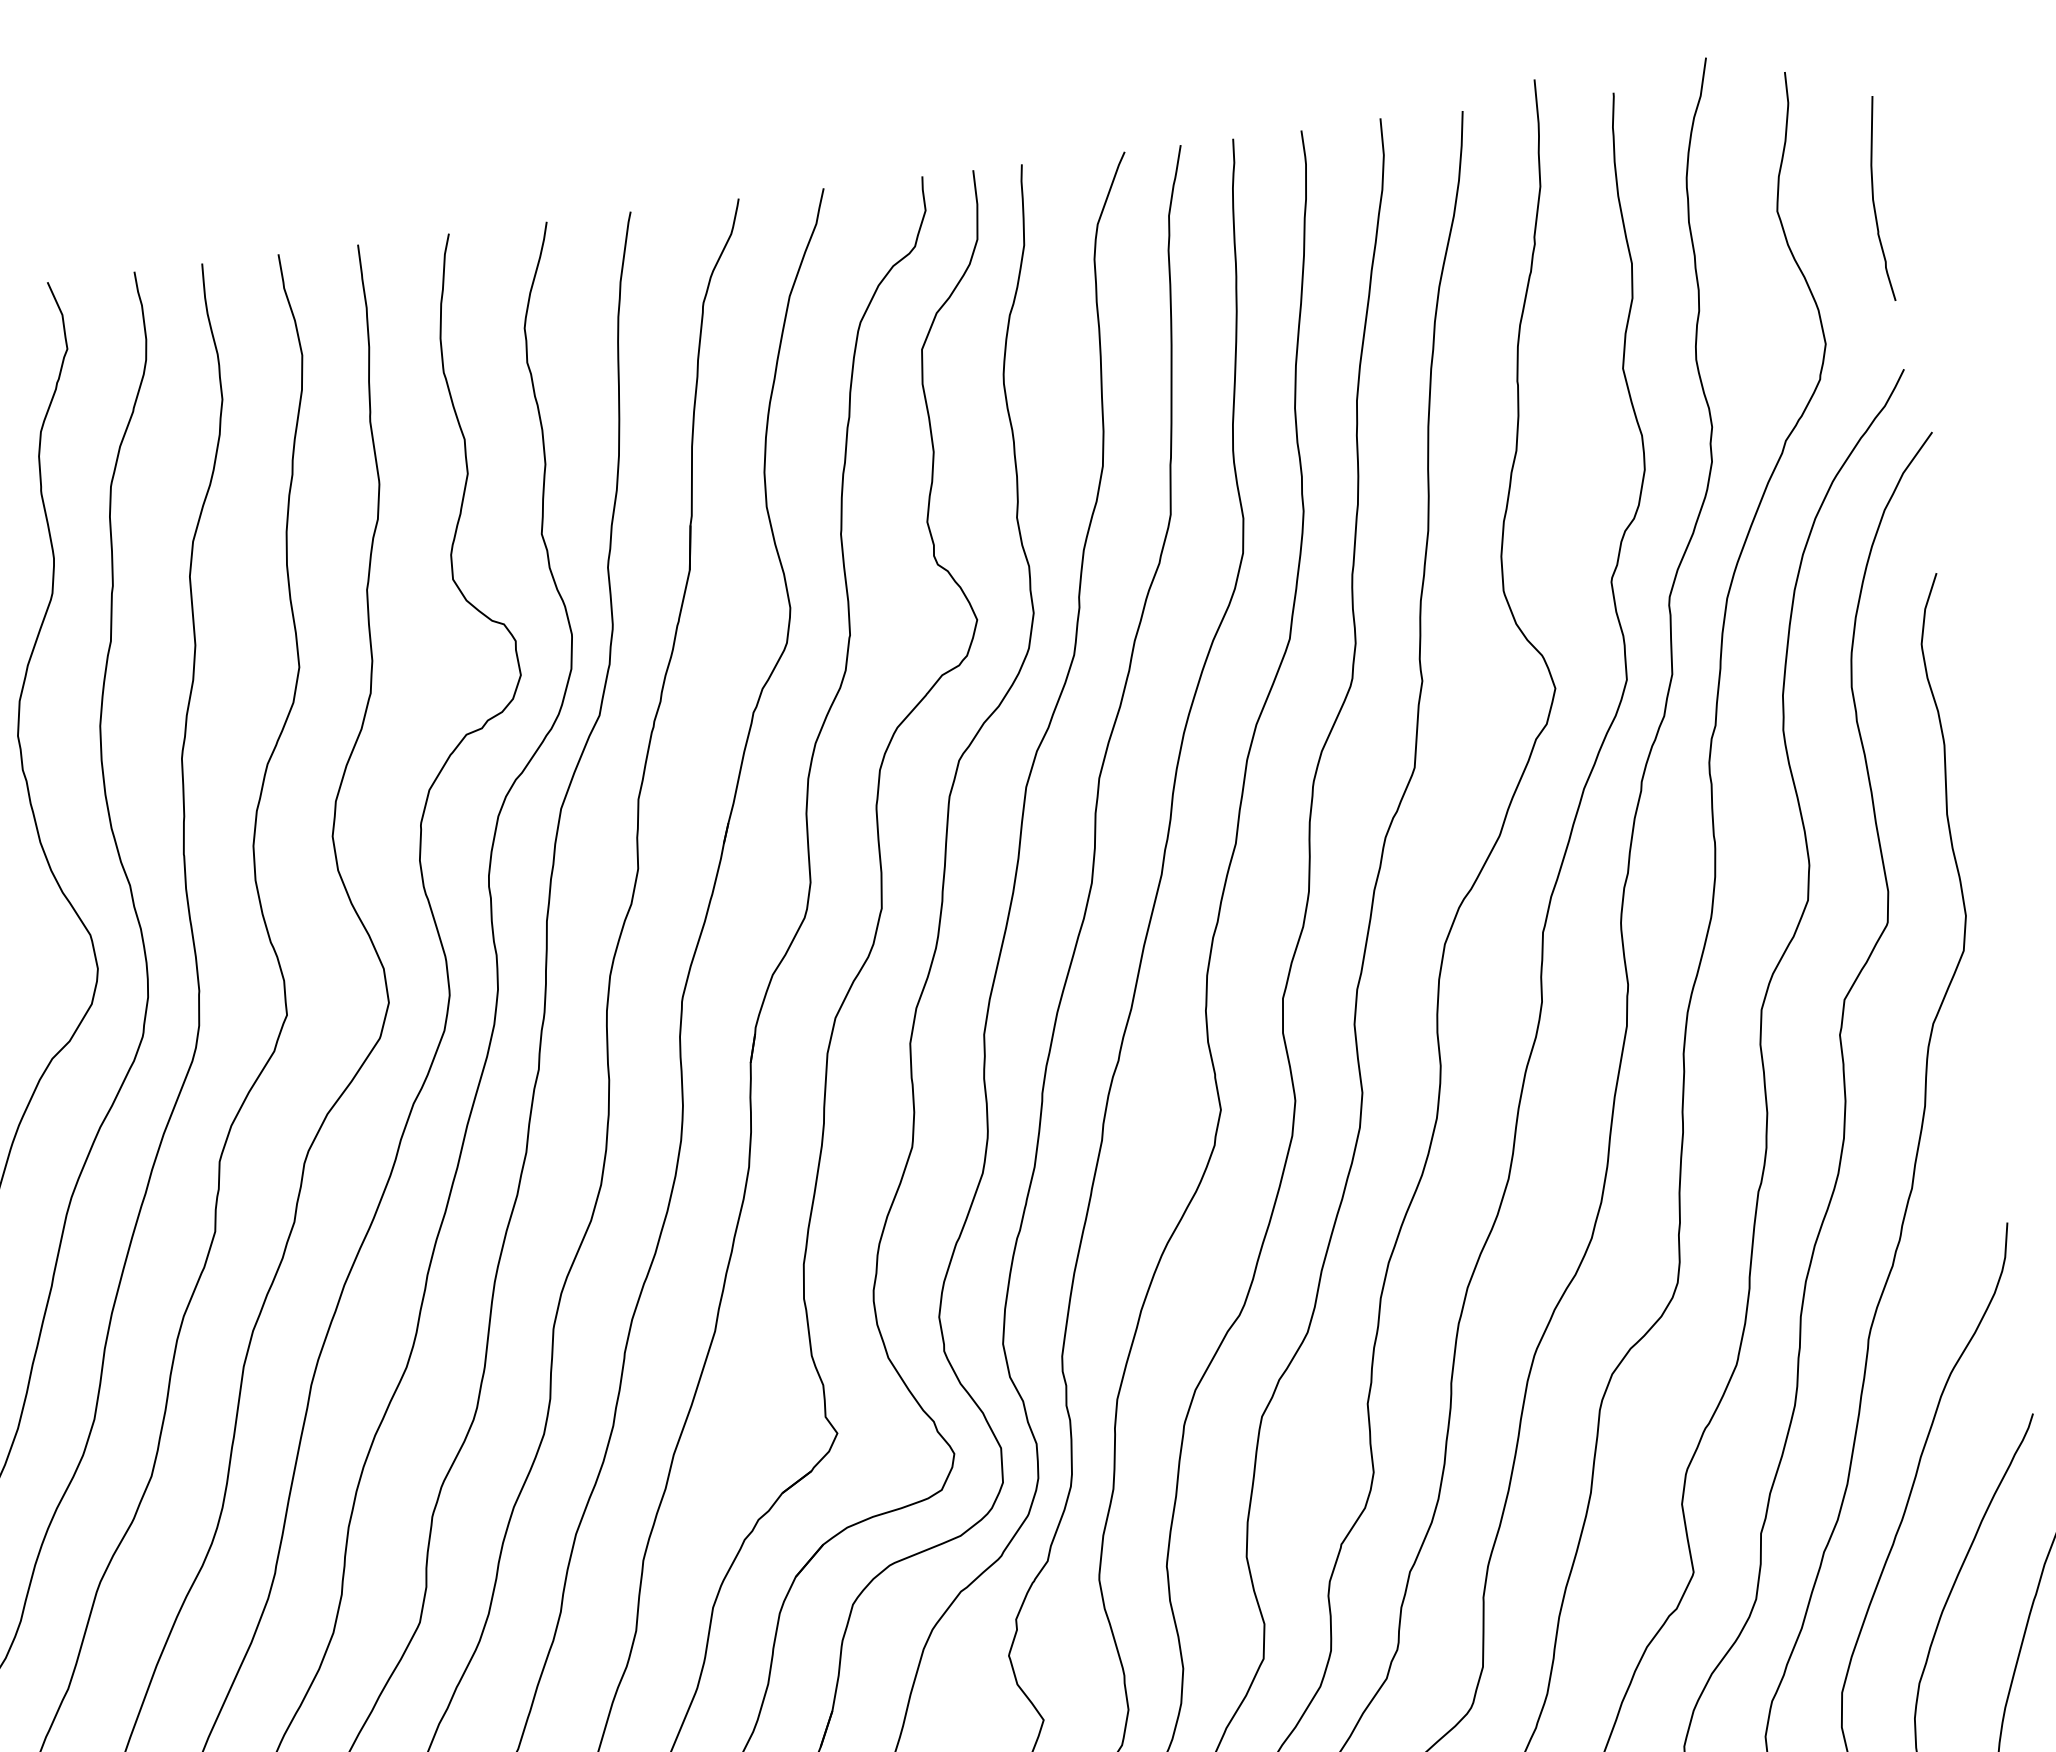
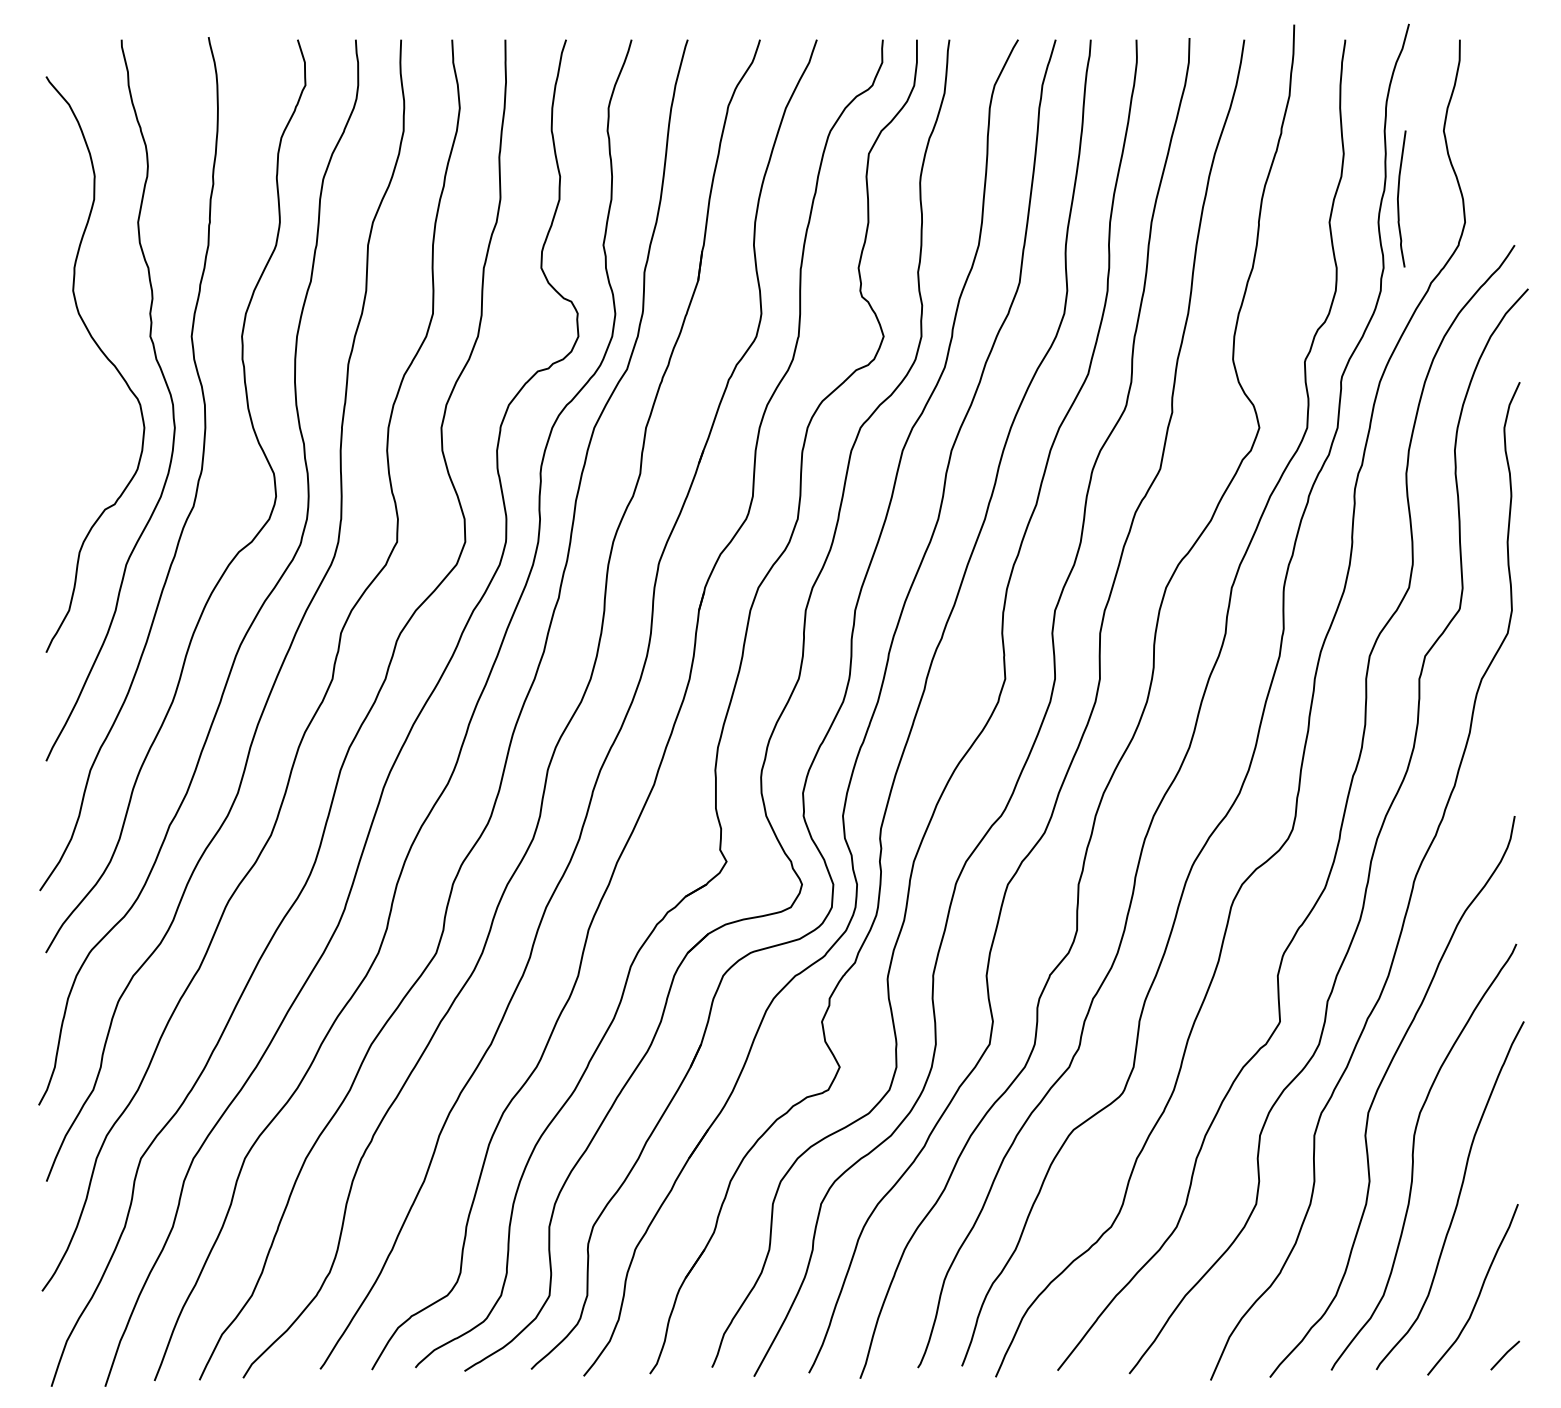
curve: (1873, 198) -> (1398, 198), moved

